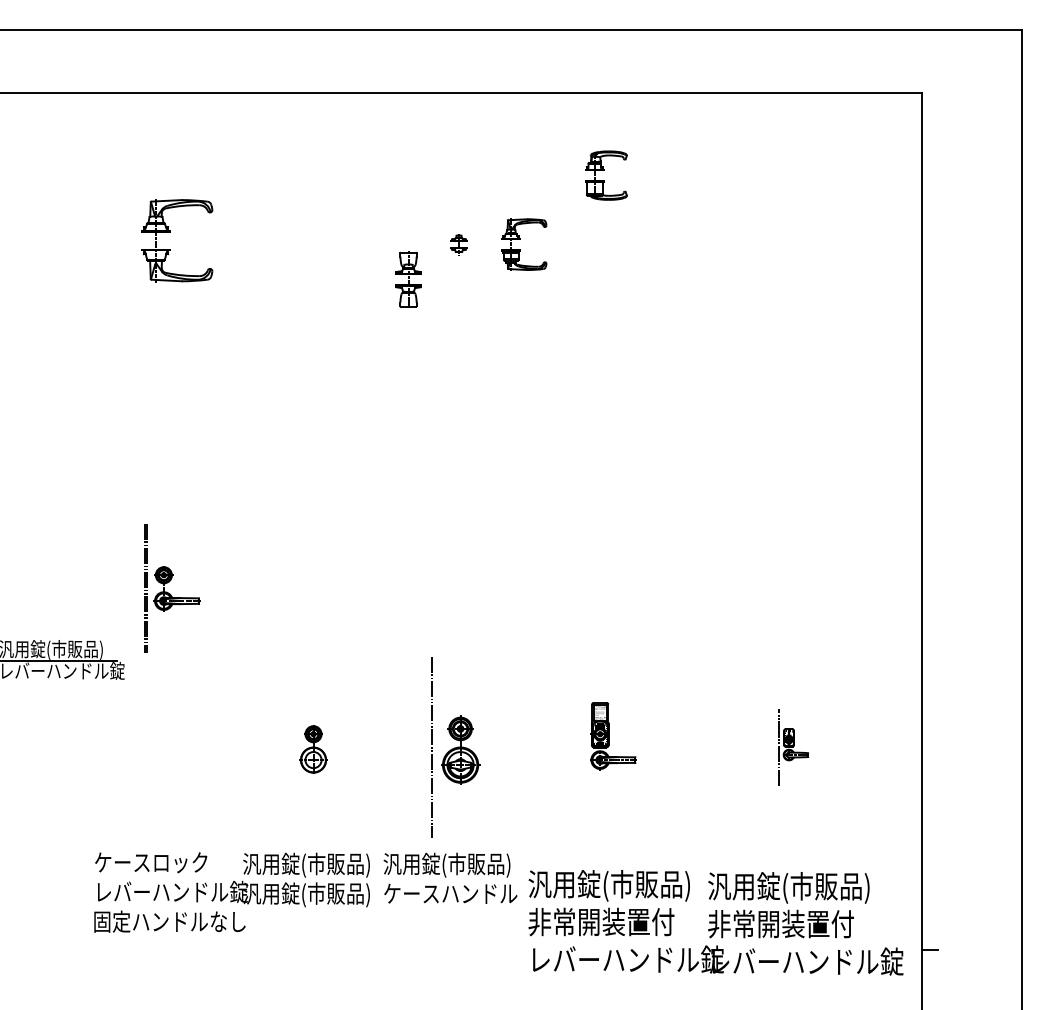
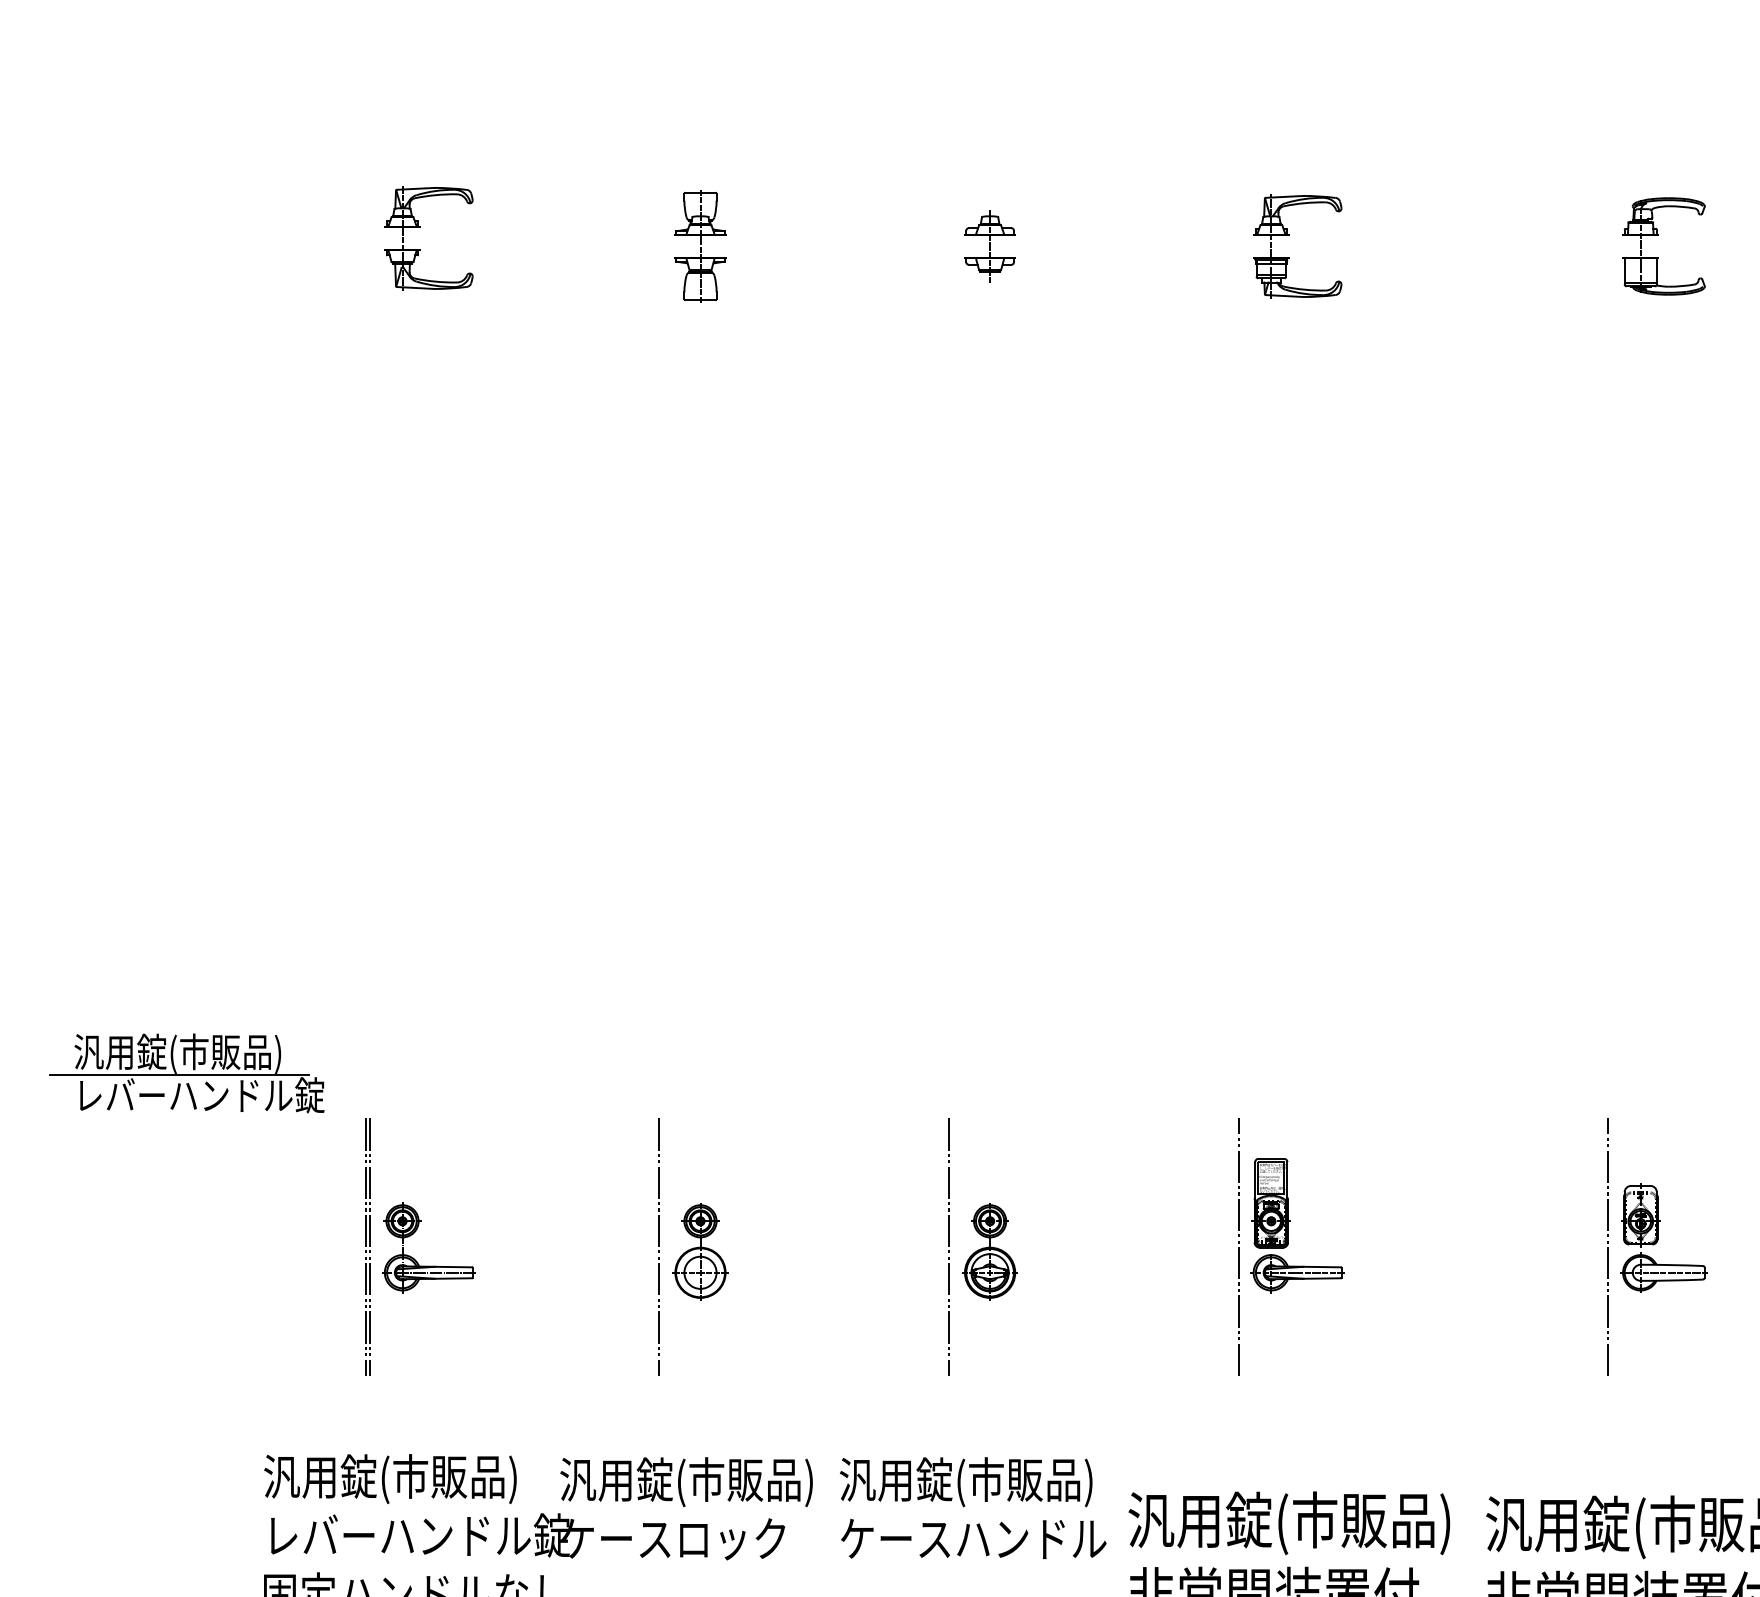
part: (606, 175) -> (1664, 246), moved
part: (520, 239) -> (1289, 236), moved
part: (176, 240) -> (427, 238), size x0.62
part: (458, 244) -> (989, 246), size x1.67
part: (408, 279) -> (700, 246), moved
part: (172, 588) -> (419, 1247), moved
line: (292, 746) -> (658, 1245), added
line: (583, 746) -> (1238, 1245), added
part: (454, 747) -> (981, 1247), size x0.71
part: (793, 747) -> (1656, 1247), size x1.67
text: (157, 863) -> (389, 1478), ケースロック -> 汎用錠(市販品)
text: (306, 894) -> (686, 1540), 汎用錠(市販品) -> ケースロック

